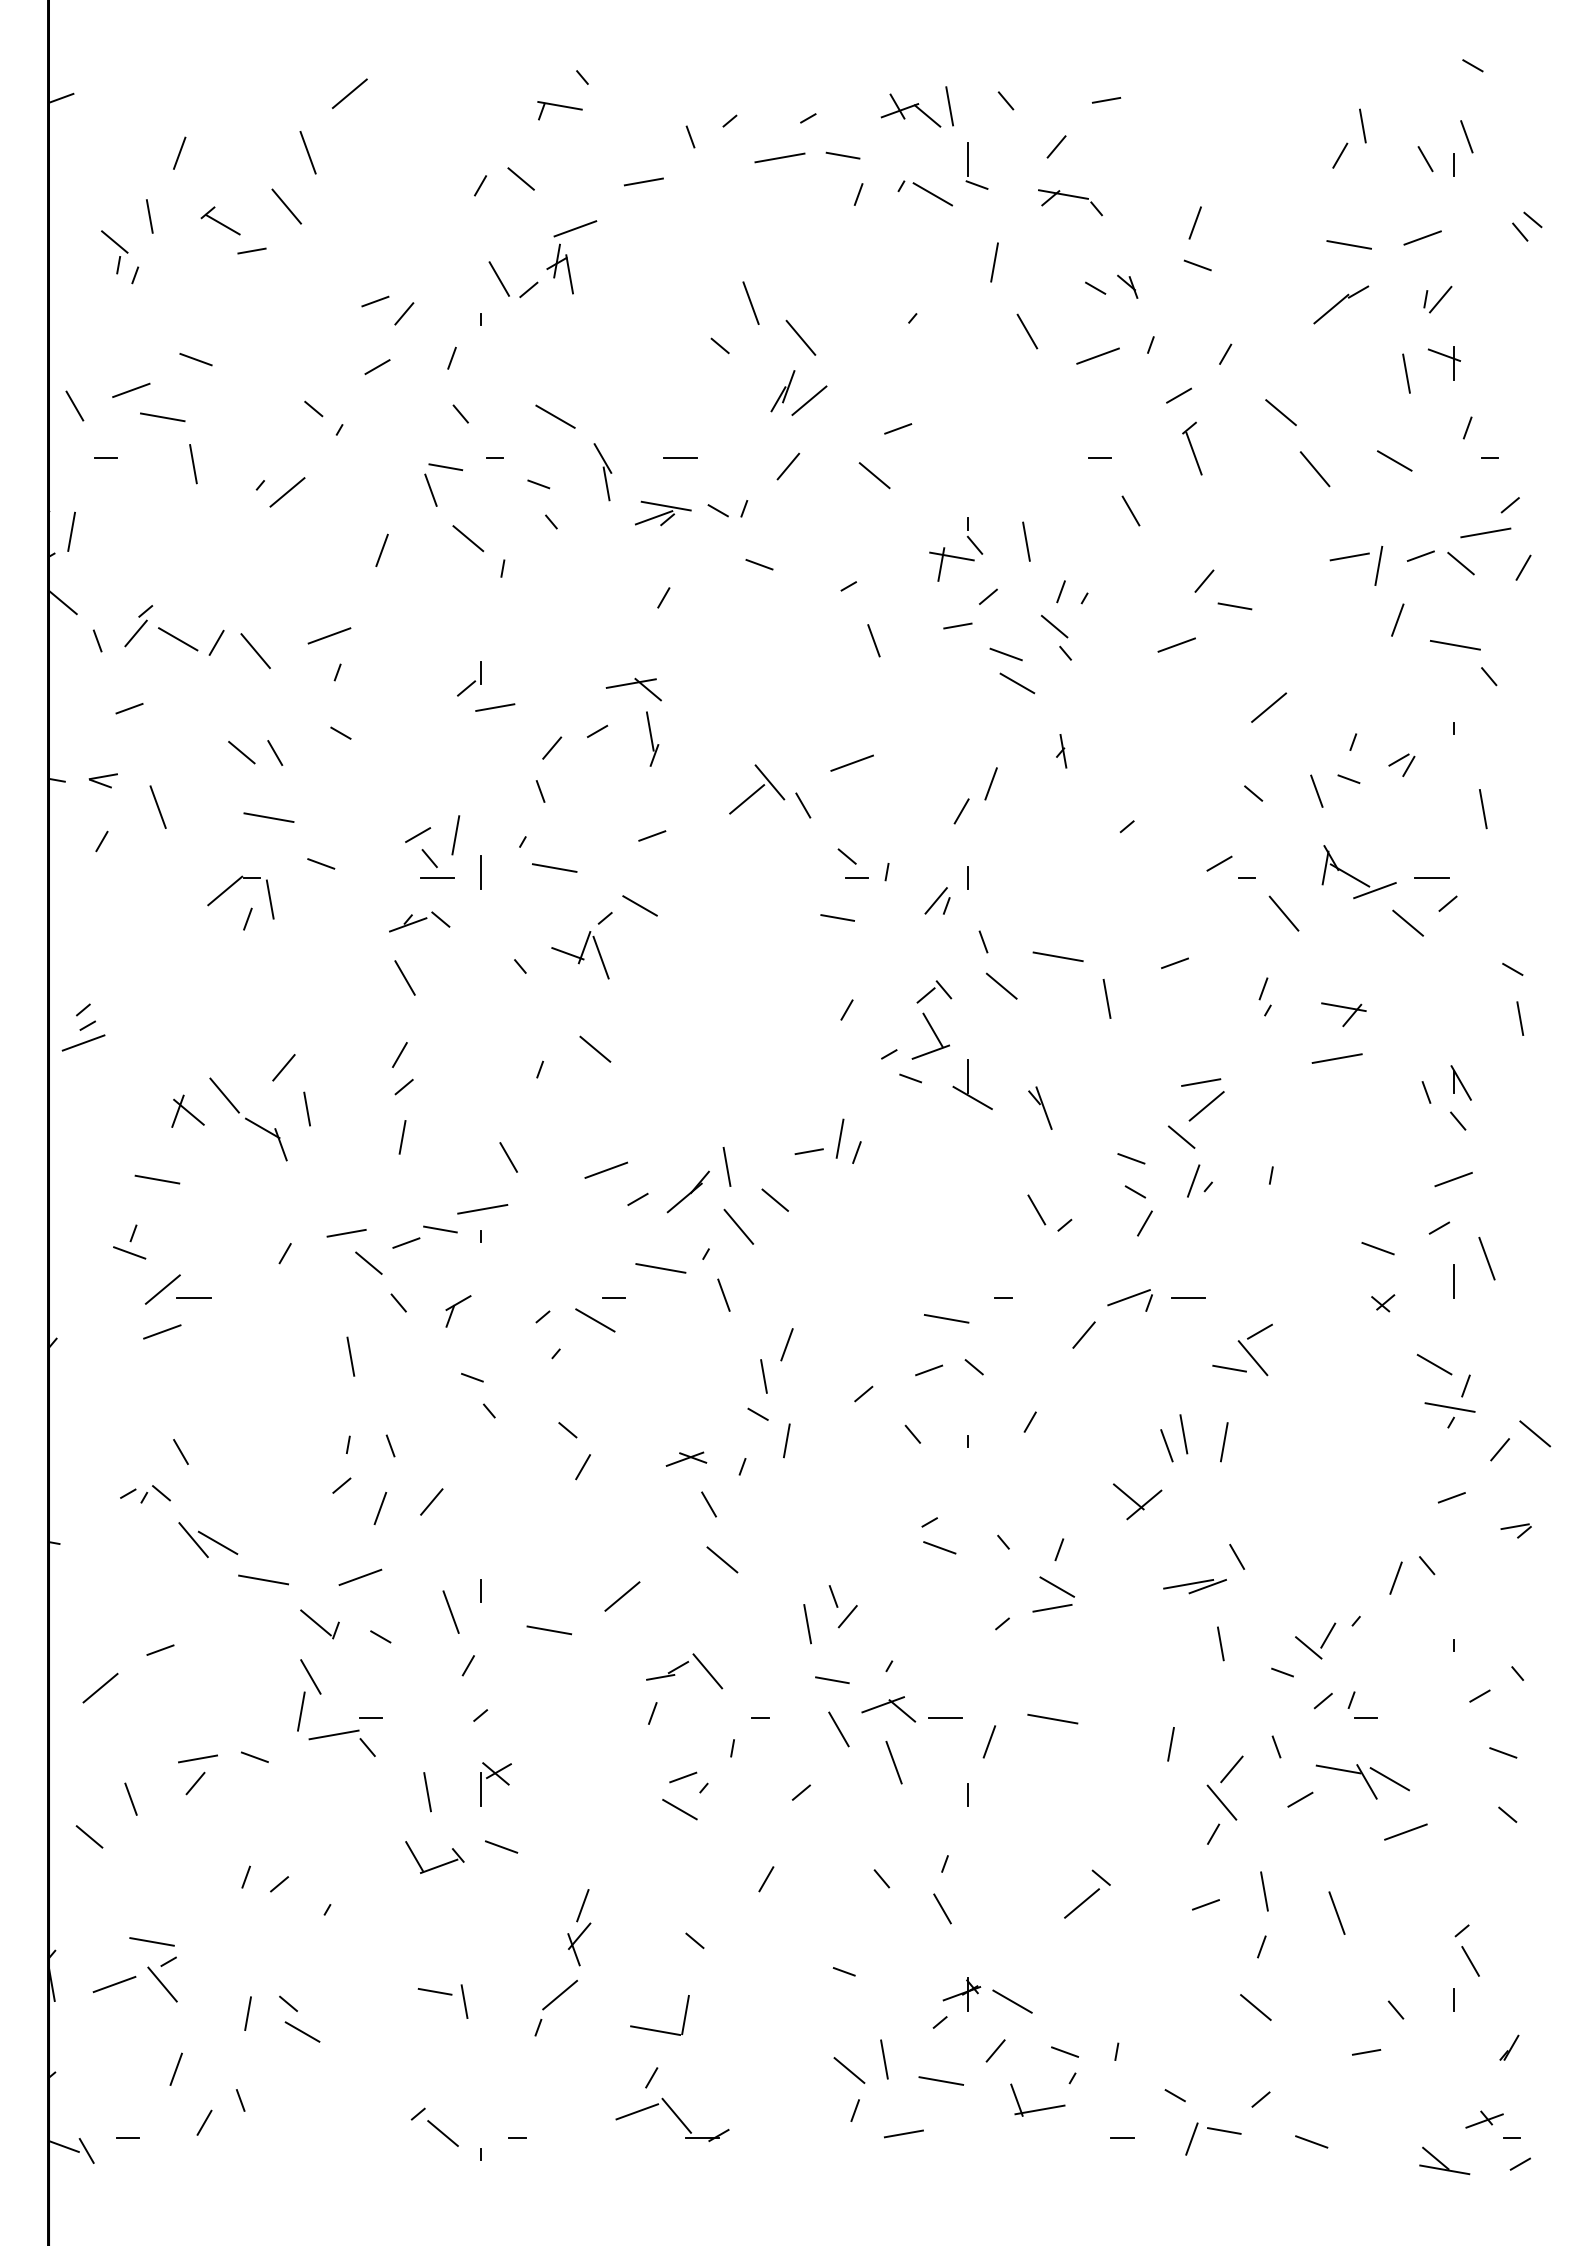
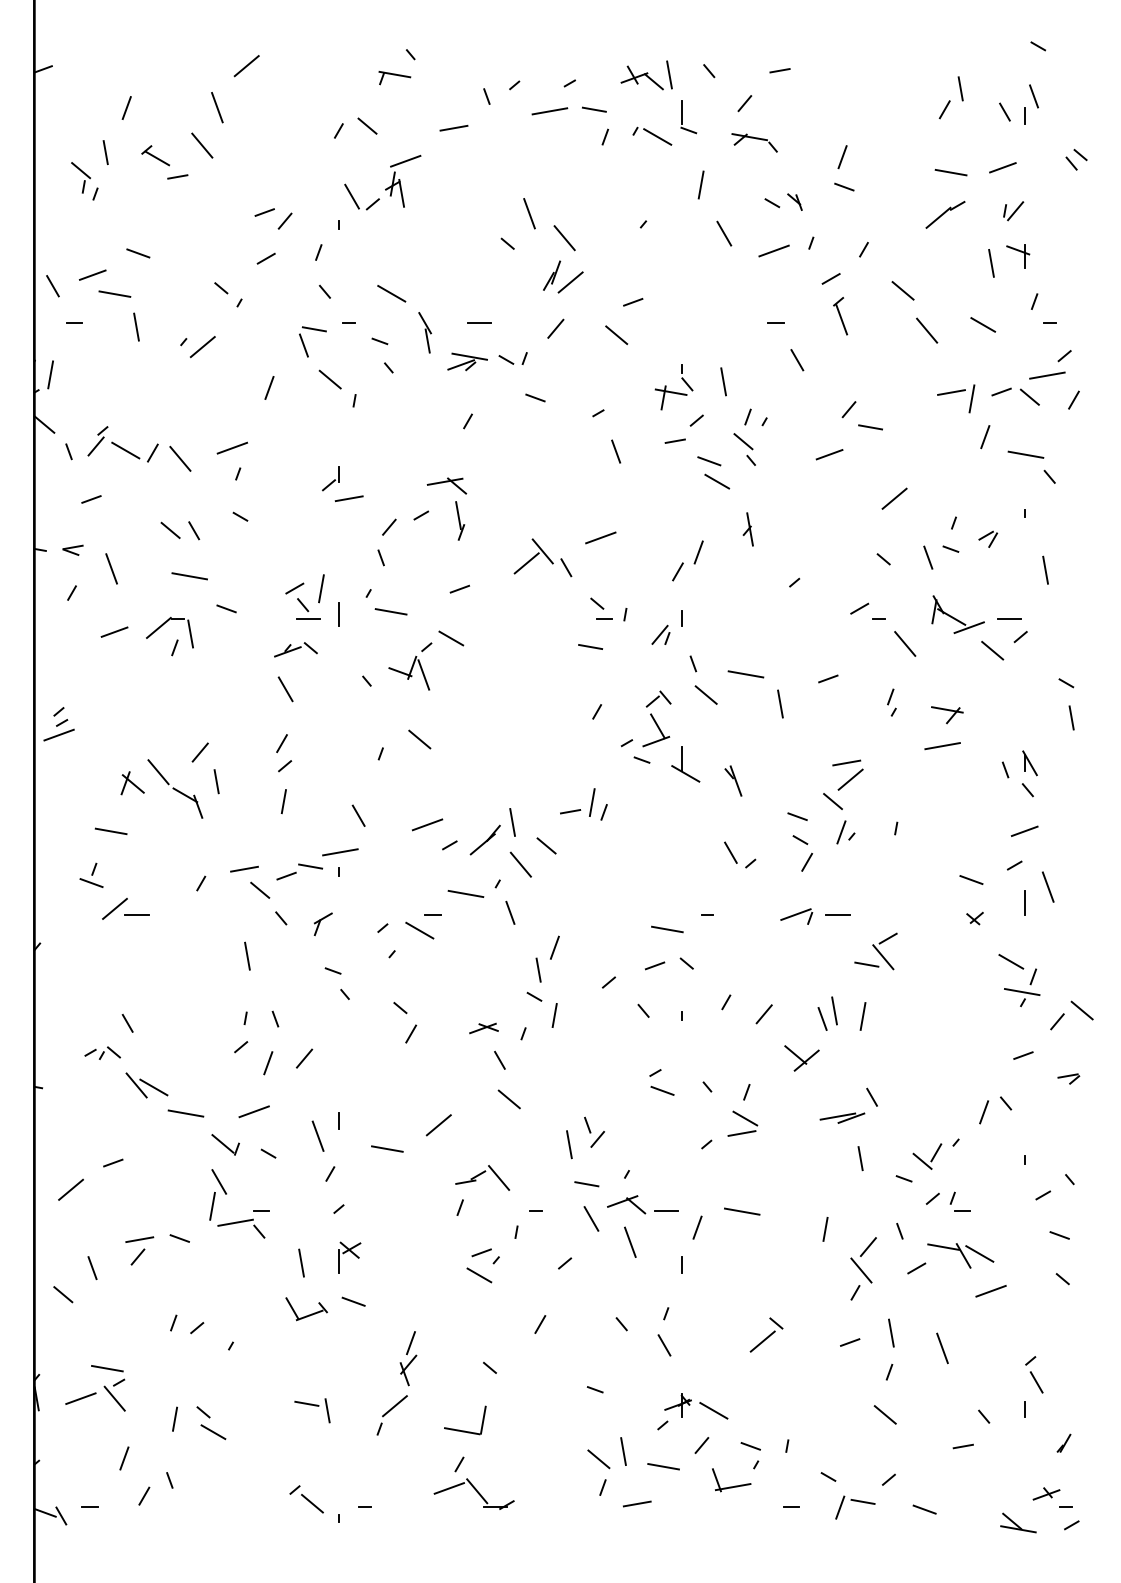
part: (1061, 751) -> (748, 529), size x1.4
line: (162, 1331) -> (114, 631), moved
line: (1083, 1334) -> (763, 1013), moved

